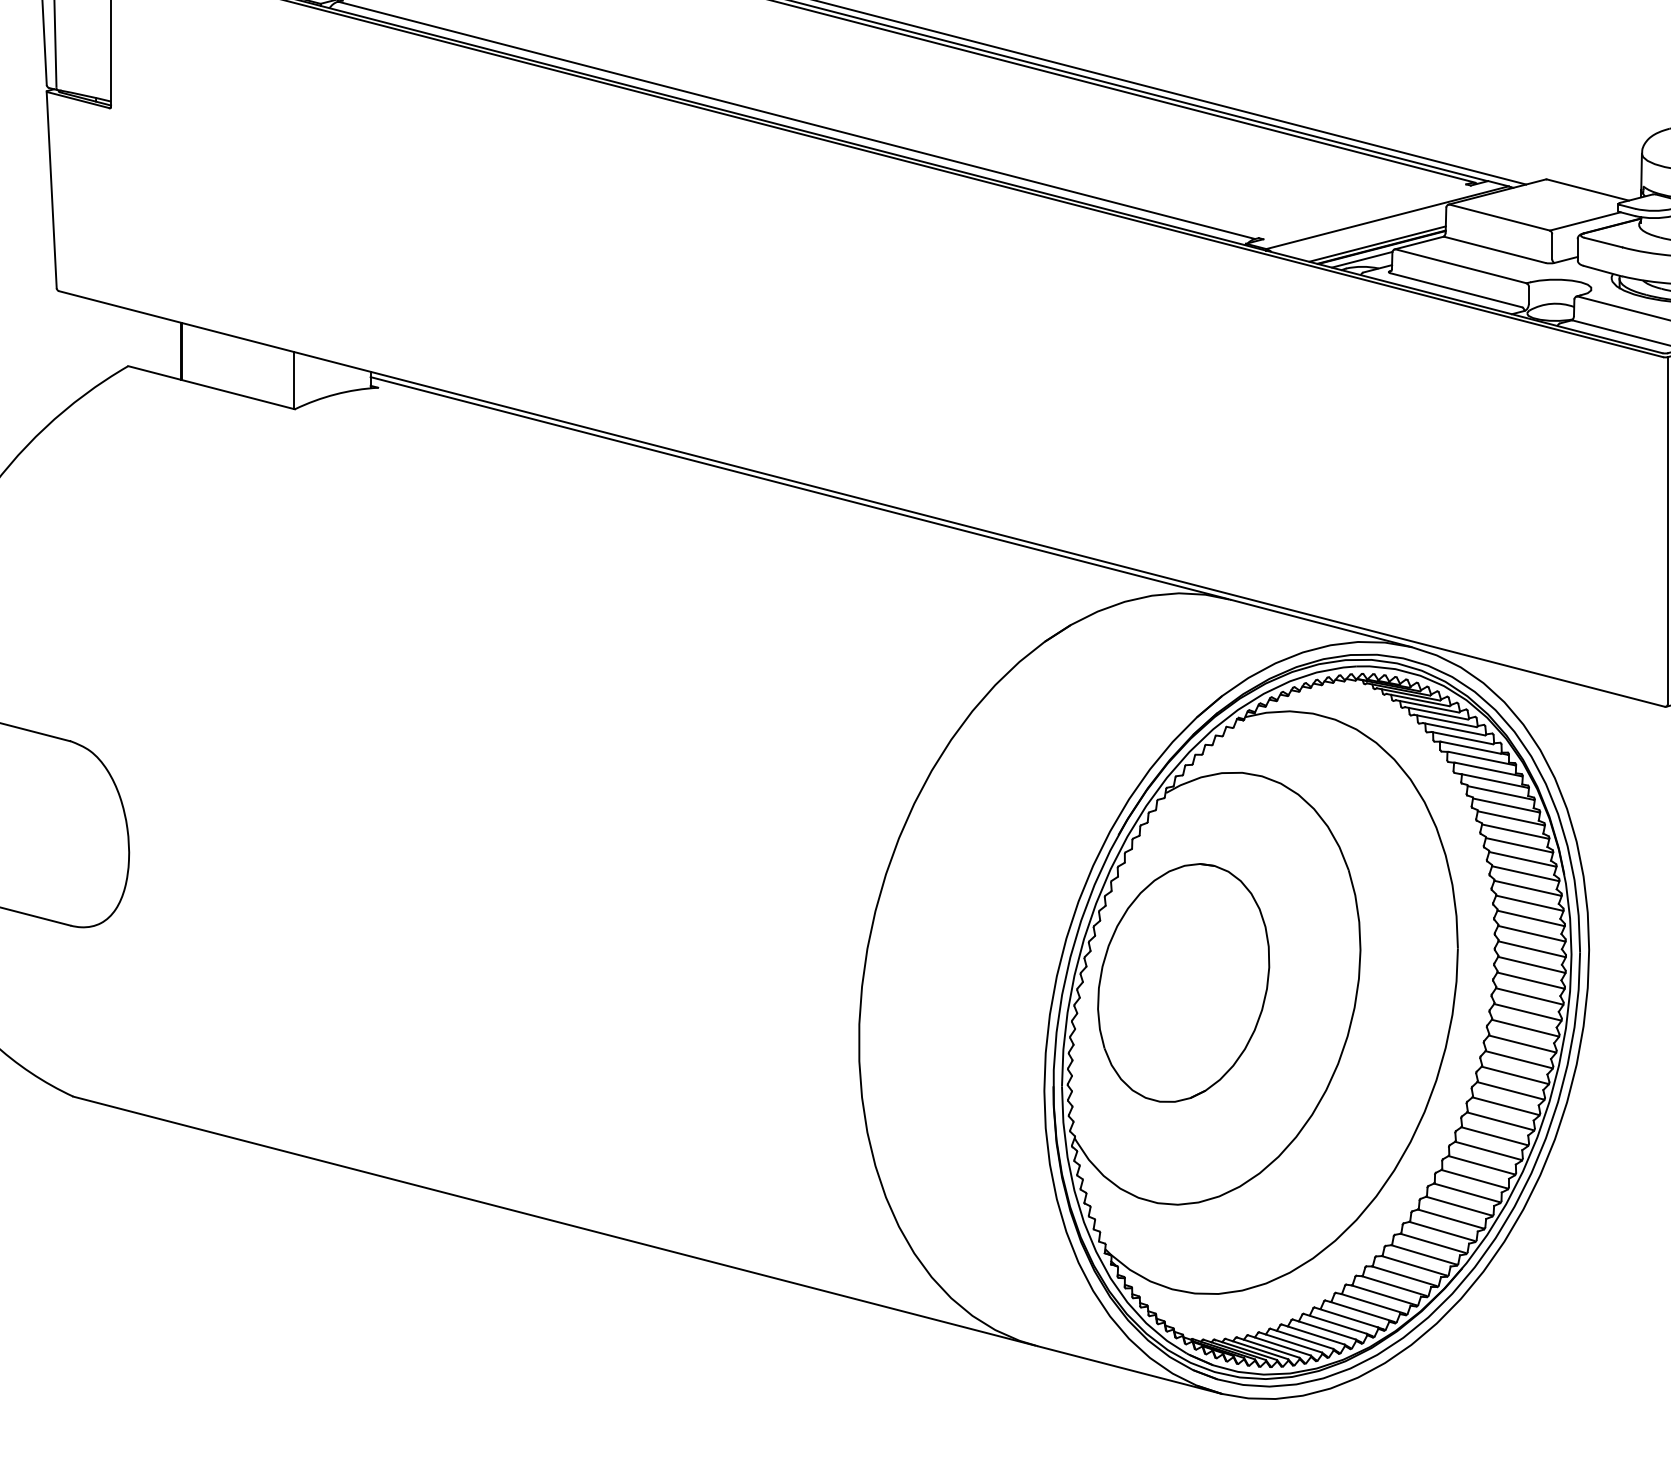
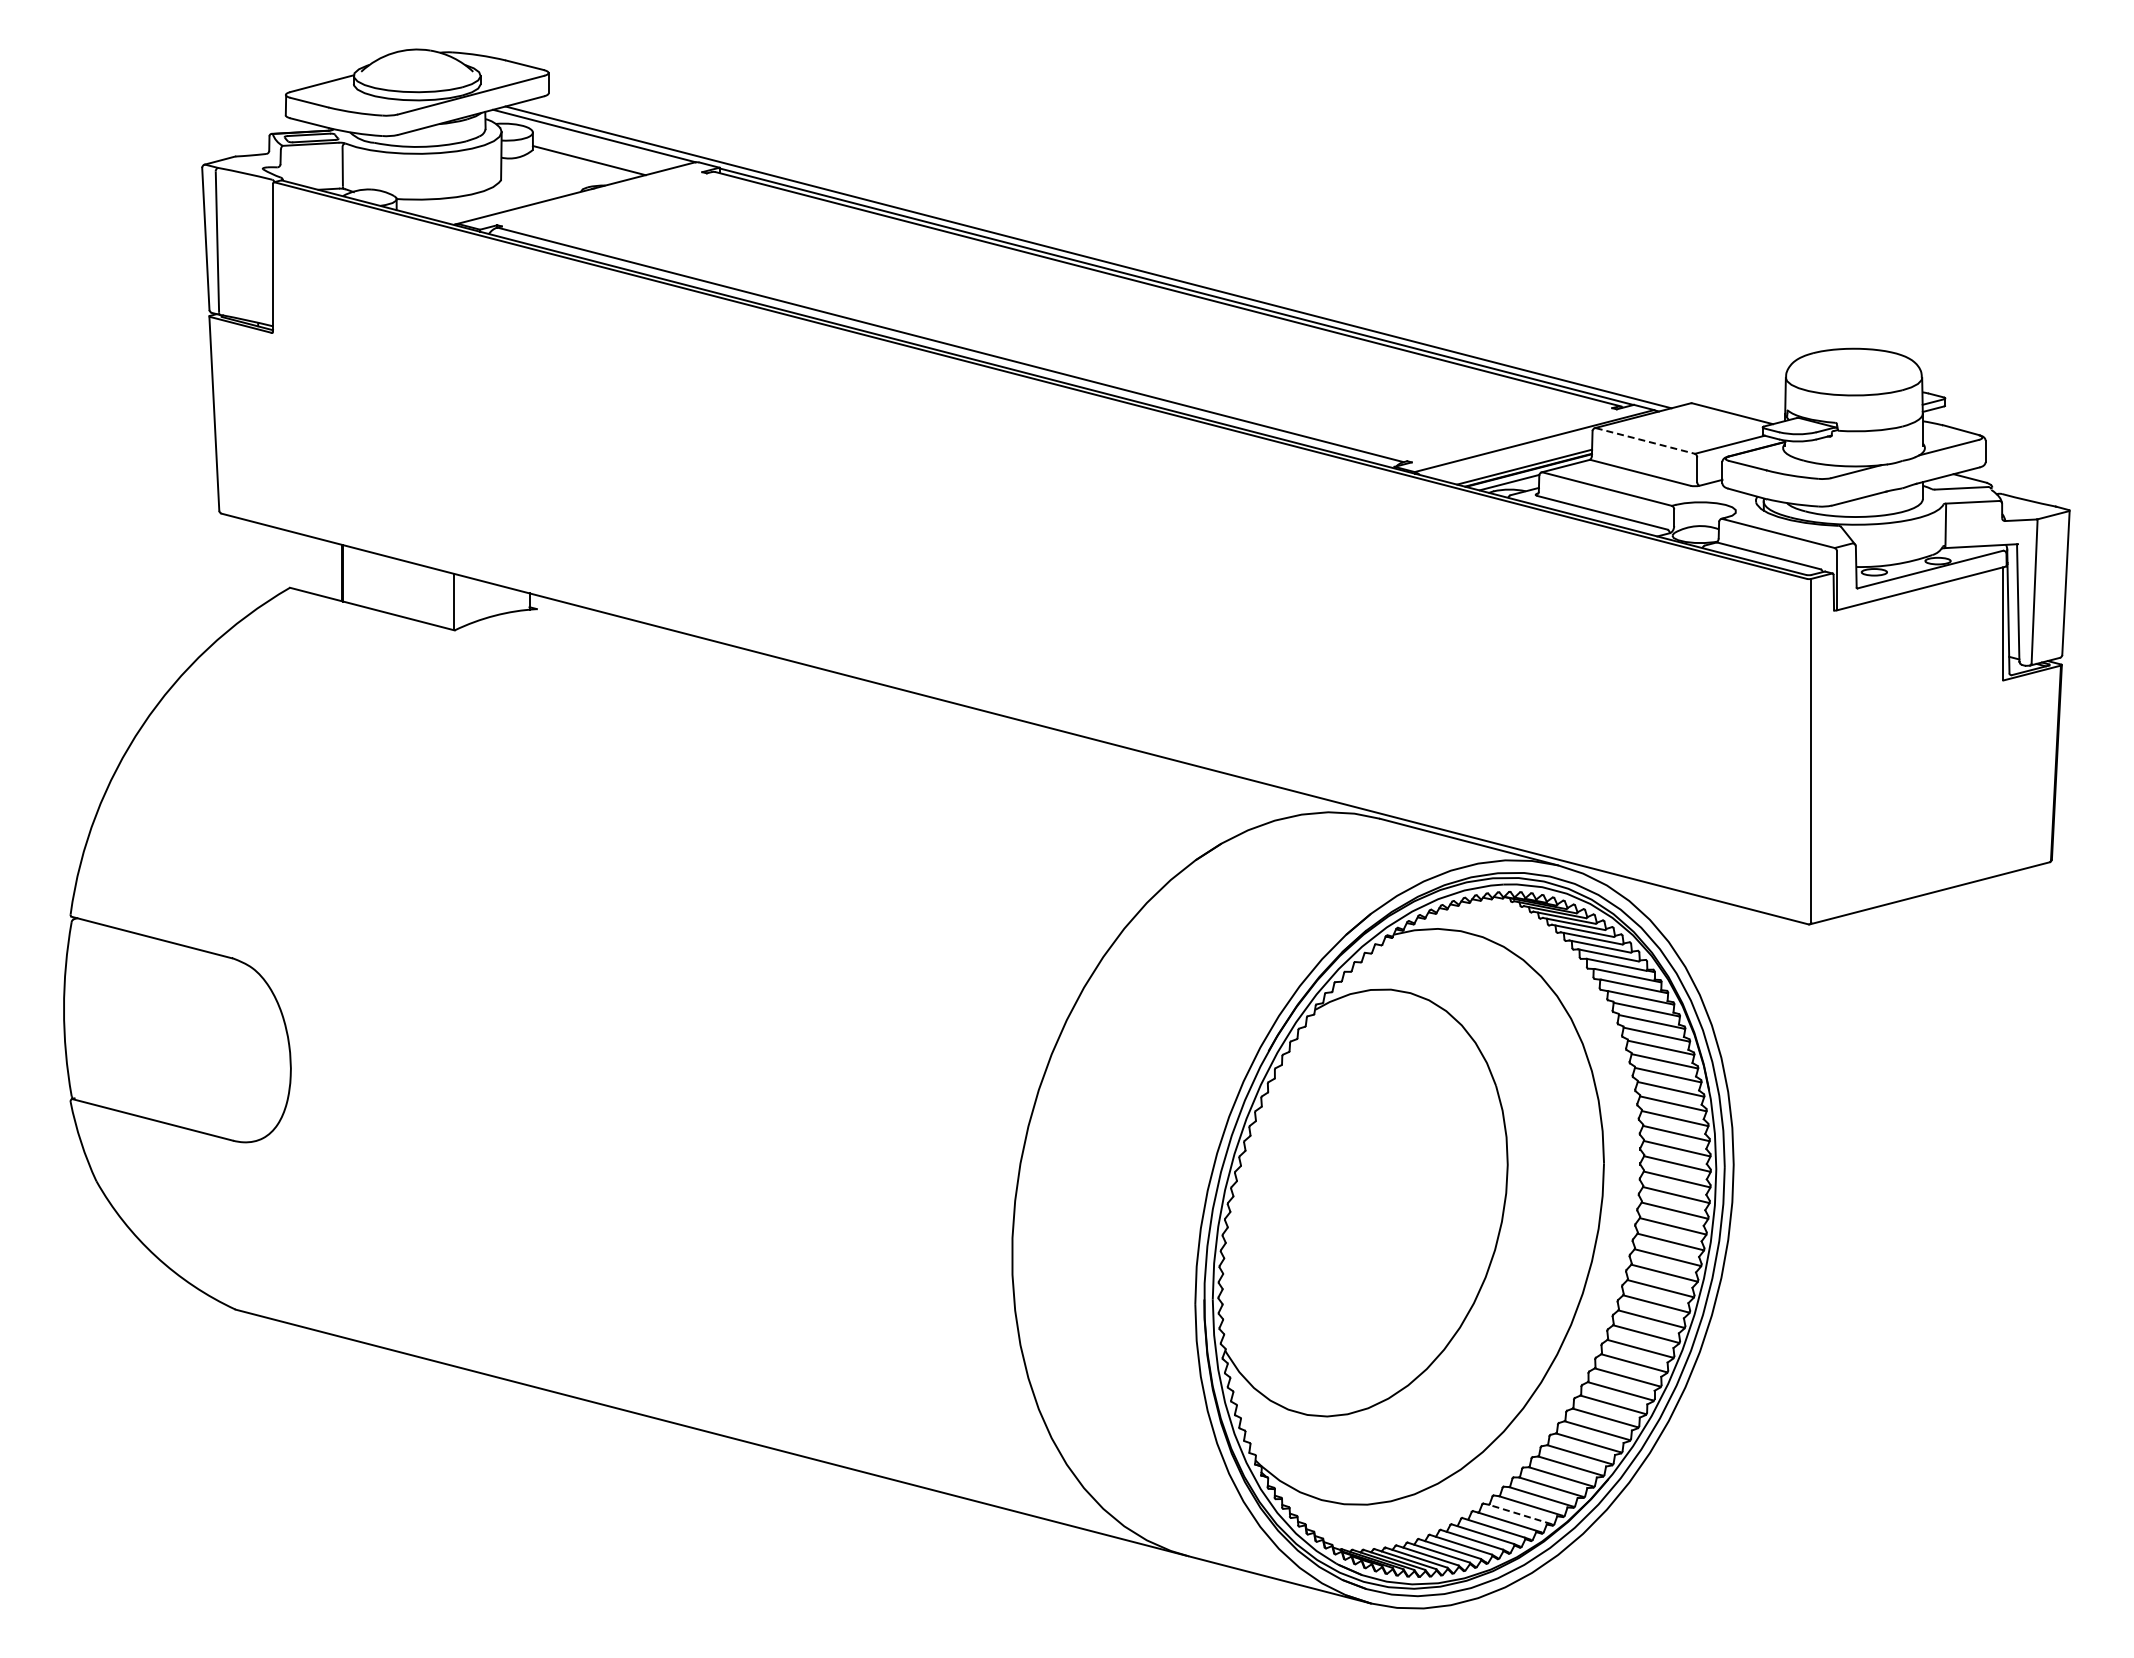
line: (1499, 218) -> (1645, 441), solid -> dashed
line: (798, 487) -> (952, 707), removed
part: (1183, 982) -> (1332, 1196), removed
line: (1373, 1303) -> (1520, 1514), solid -> dashed

